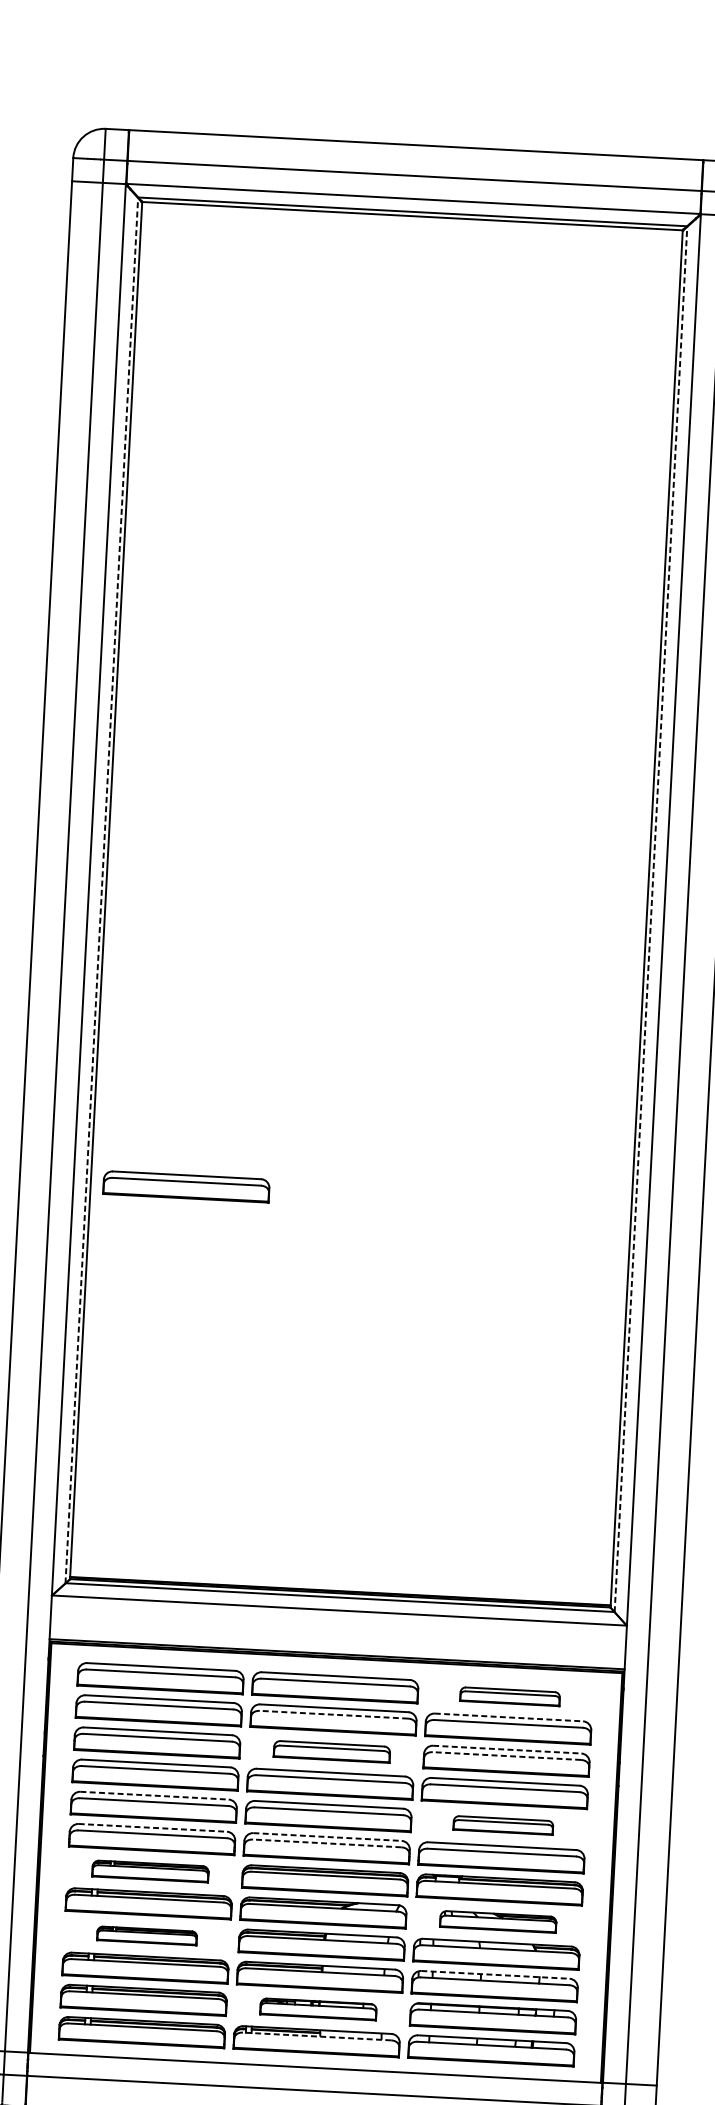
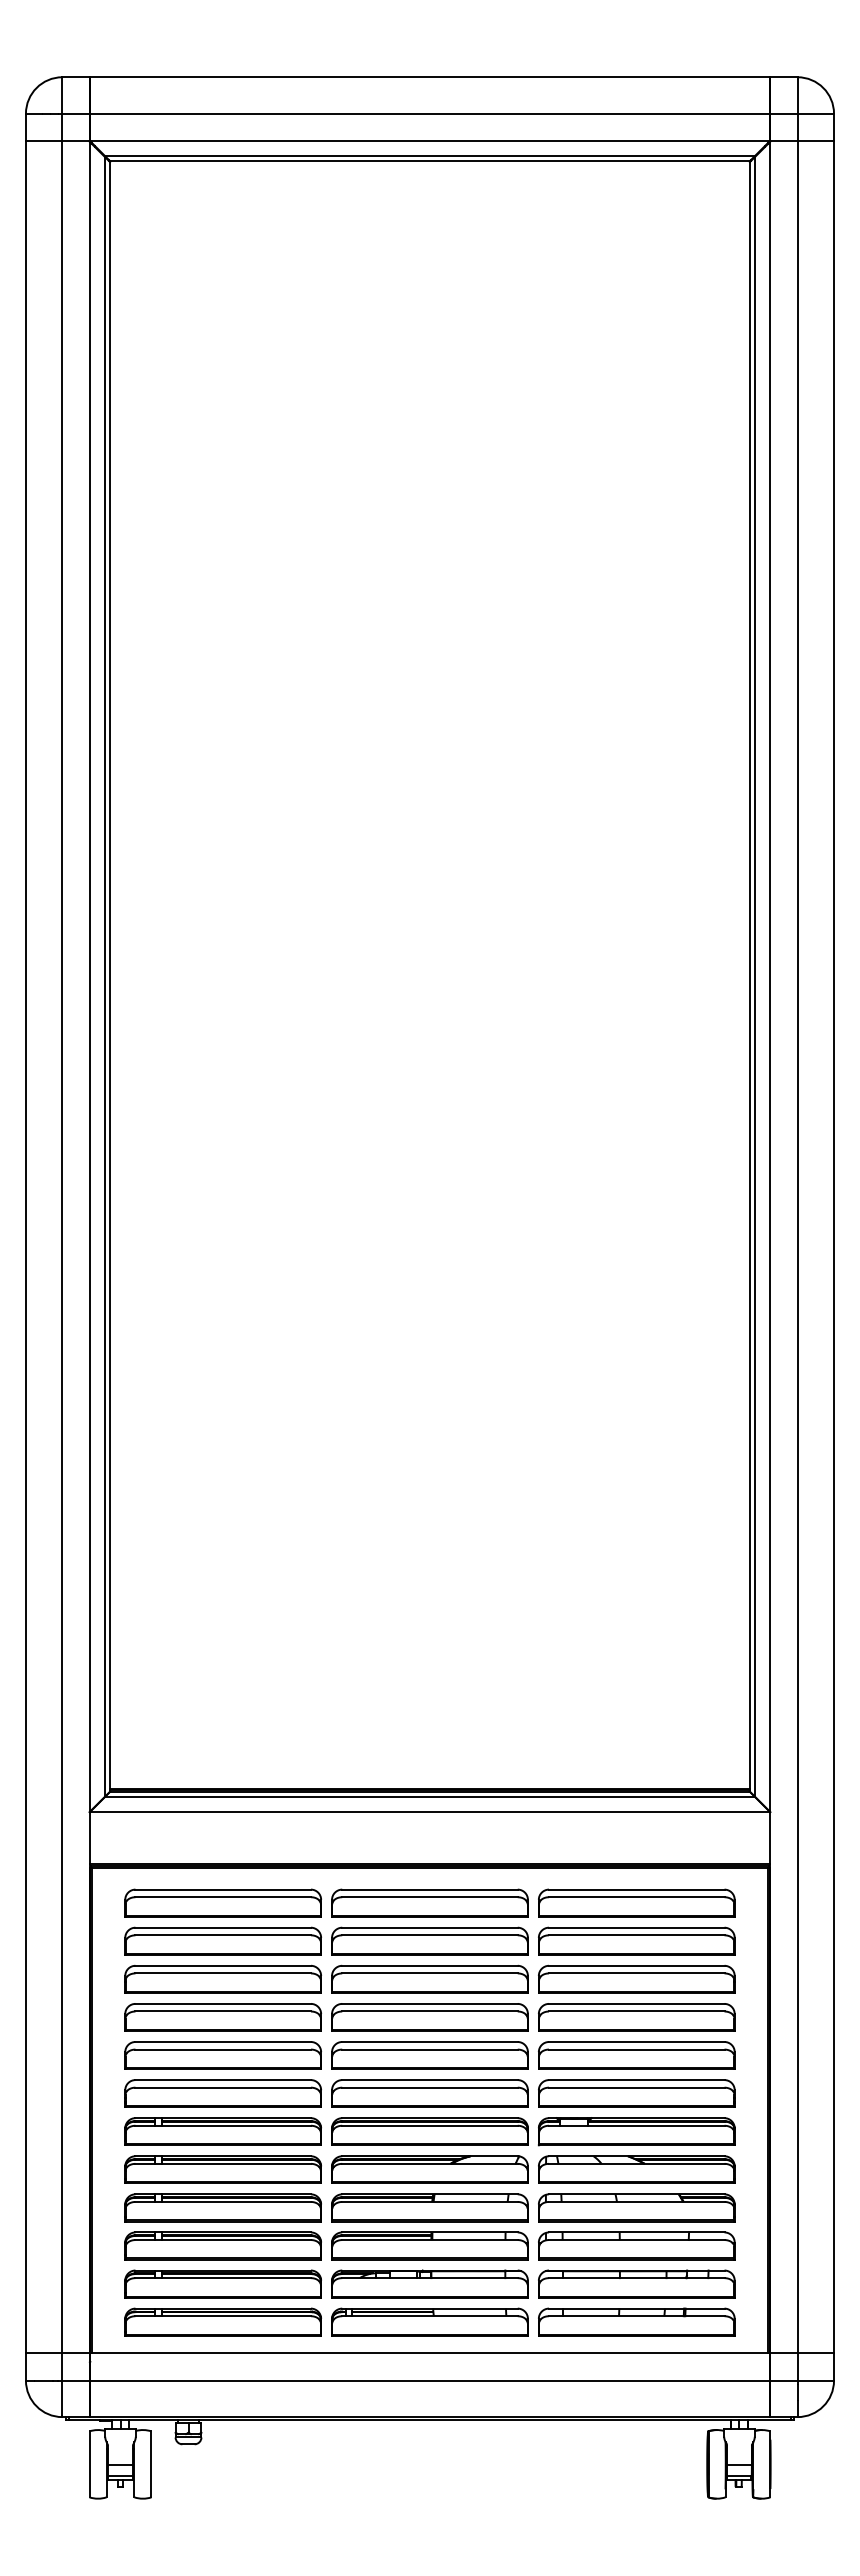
line: (101, 890) -> (104, 976), dashed -> solid
line: (651, 919) -> (755, 976), dashed -> solid
part: (185, 1186) -> (222, 1320), removed
part: (509, 1696) -> (636, 1902), size x1.67
line: (333, 1714) -> (429, 1935), dashed -> solid
line: (508, 1717) -> (636, 1927), dashed -> solid
line: (507, 1749) -> (636, 1965), dashed -> solid
part: (331, 1751) -> (429, 1978), size x1.43
line: (506, 1756) -> (636, 1973), dashed -> solid
line: (154, 1795) -> (223, 2041), dashed -> solid
part: (503, 1825) -> (636, 2055), size x1.67
line: (153, 1828) -> (223, 2080), dashed -> solid
line: (327, 1837) -> (429, 2080), dashed -> solid
line: (326, 1843) -> (429, 2087), dashed -> solid
part: (149, 1871) -> (222, 2131), size x1.43
part: (498, 1921) -> (636, 2169), size x1.43
part: (146, 1935) -> (222, 2207), size x1.67
line: (495, 1974) -> (636, 2232), dashed -> solid
part: (318, 2008) -> (429, 2283), size x1.43
line: (316, 2036) -> (429, 2316), dashed -> solid

